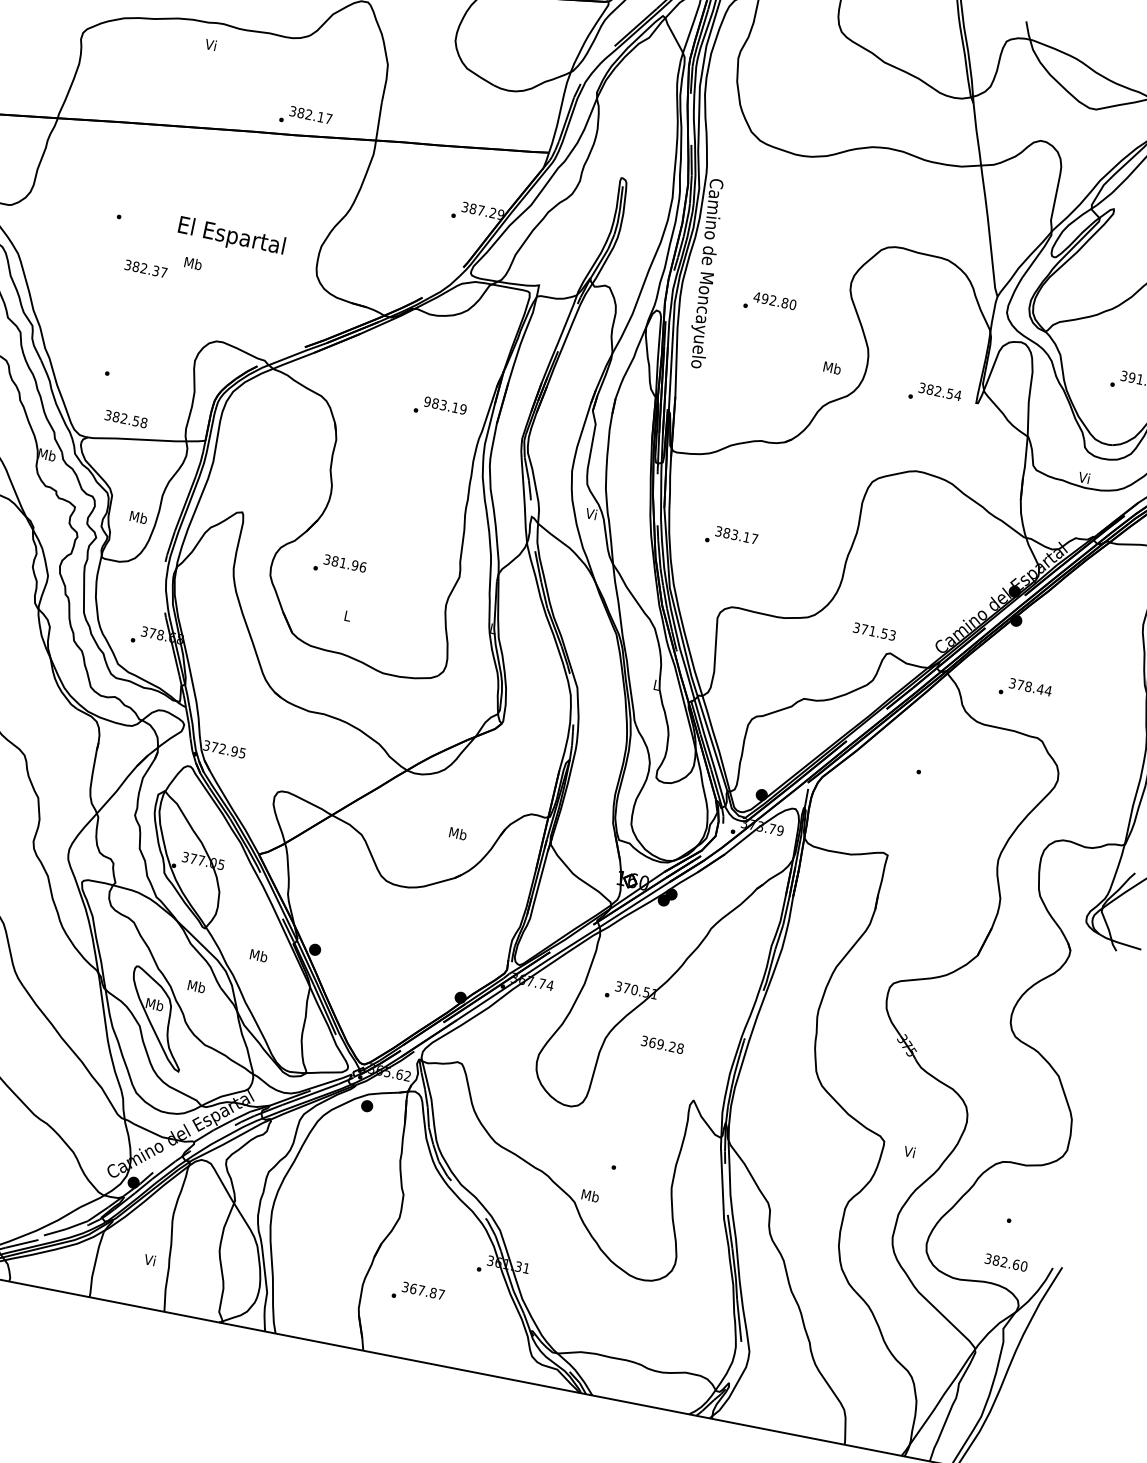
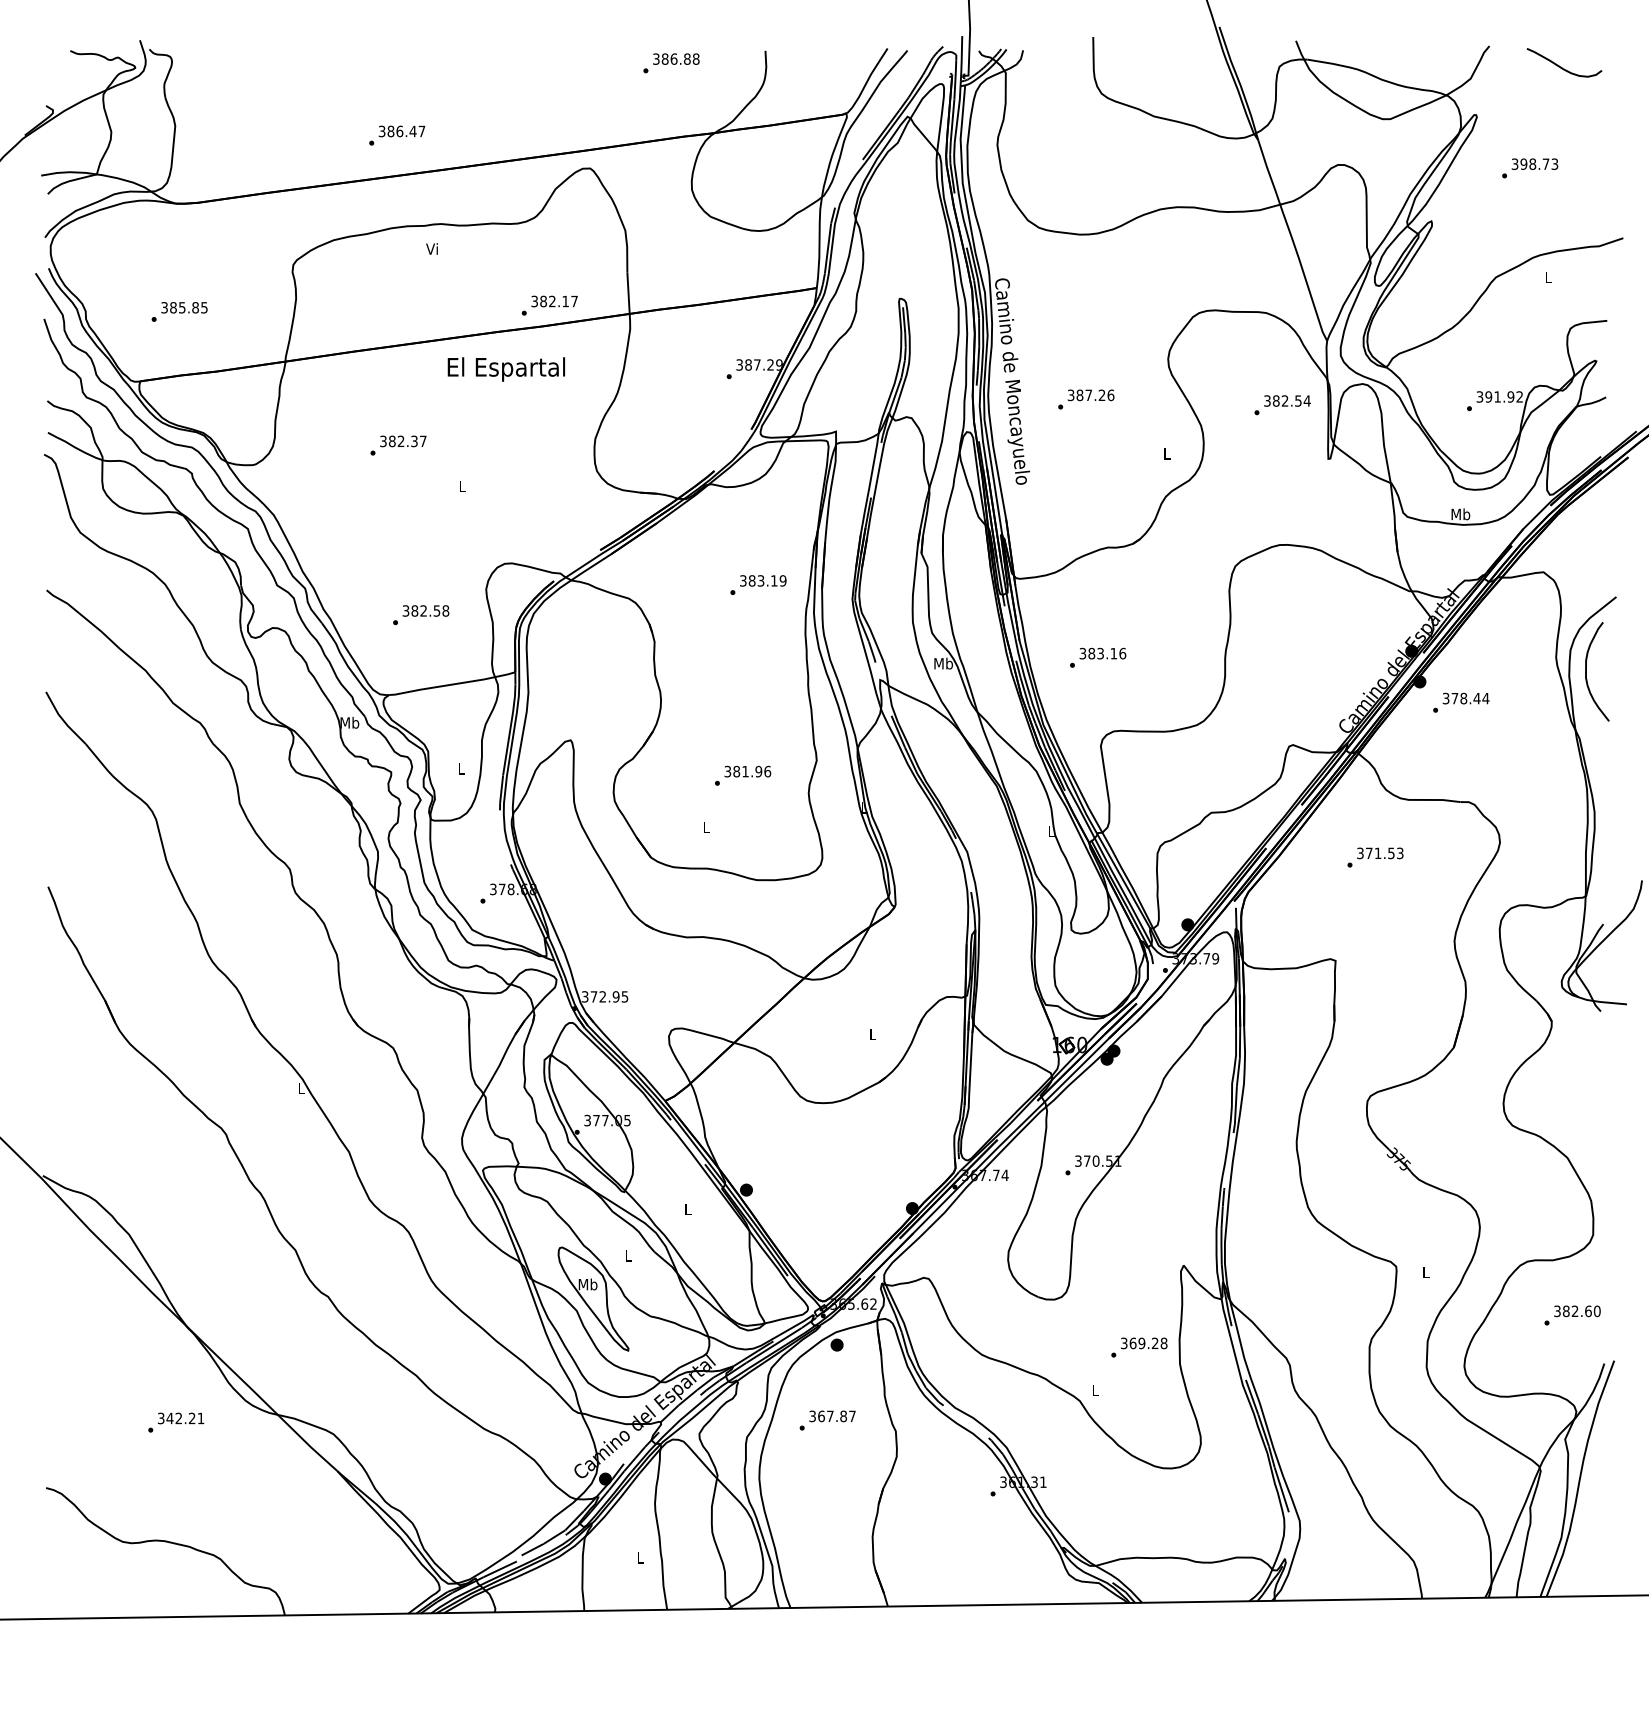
text: (230, 237) -> (505, 369), moved
text: (193, 263) -> (462, 485), Mb -> L
text: (146, 269) -> (403, 441), moved
text: (774, 301) -> (1090, 395), 492.80 -> 387.26
text: (831, 367) -> (1166, 453), Mb -> L
text: (934, 394) -> (1282, 405), moved
text: (426, 401) -> (742, 580), 983.19 -> 383.19
text: (125, 418) -> (425, 610), moved
text: (1084, 478) -> (1460, 514), Vi -> Mb
text: (591, 514) -> (943, 663), Vi -> Mb
text: (138, 517) -> (461, 768), Mb -> L
text: (754, 538) -> (1122, 653), 383.17 -> 383.16
text: (340, 566) -> (743, 775), moved
text: (874, 631) -> (1380, 853), moved
text: (1025, 689) -> (1461, 702), moved
text: (457, 833) -> (872, 1034), Mb -> L
text: (258, 955) -> (687, 1208), Mb -> L
text: (196, 986) -> (628, 1255), Mb -> L
text: (662, 1045) -> (1144, 1343), moved
text: (909, 1151) -> (1425, 1271), Vi -> L
text: (590, 1195) -> (1095, 1390), Mb -> L
text: (149, 1259) -> (639, 1557), Vi -> L
text: (1006, 1262) -> (1577, 1311), moved
text: (418, 1293) -> (827, 1420), moved

